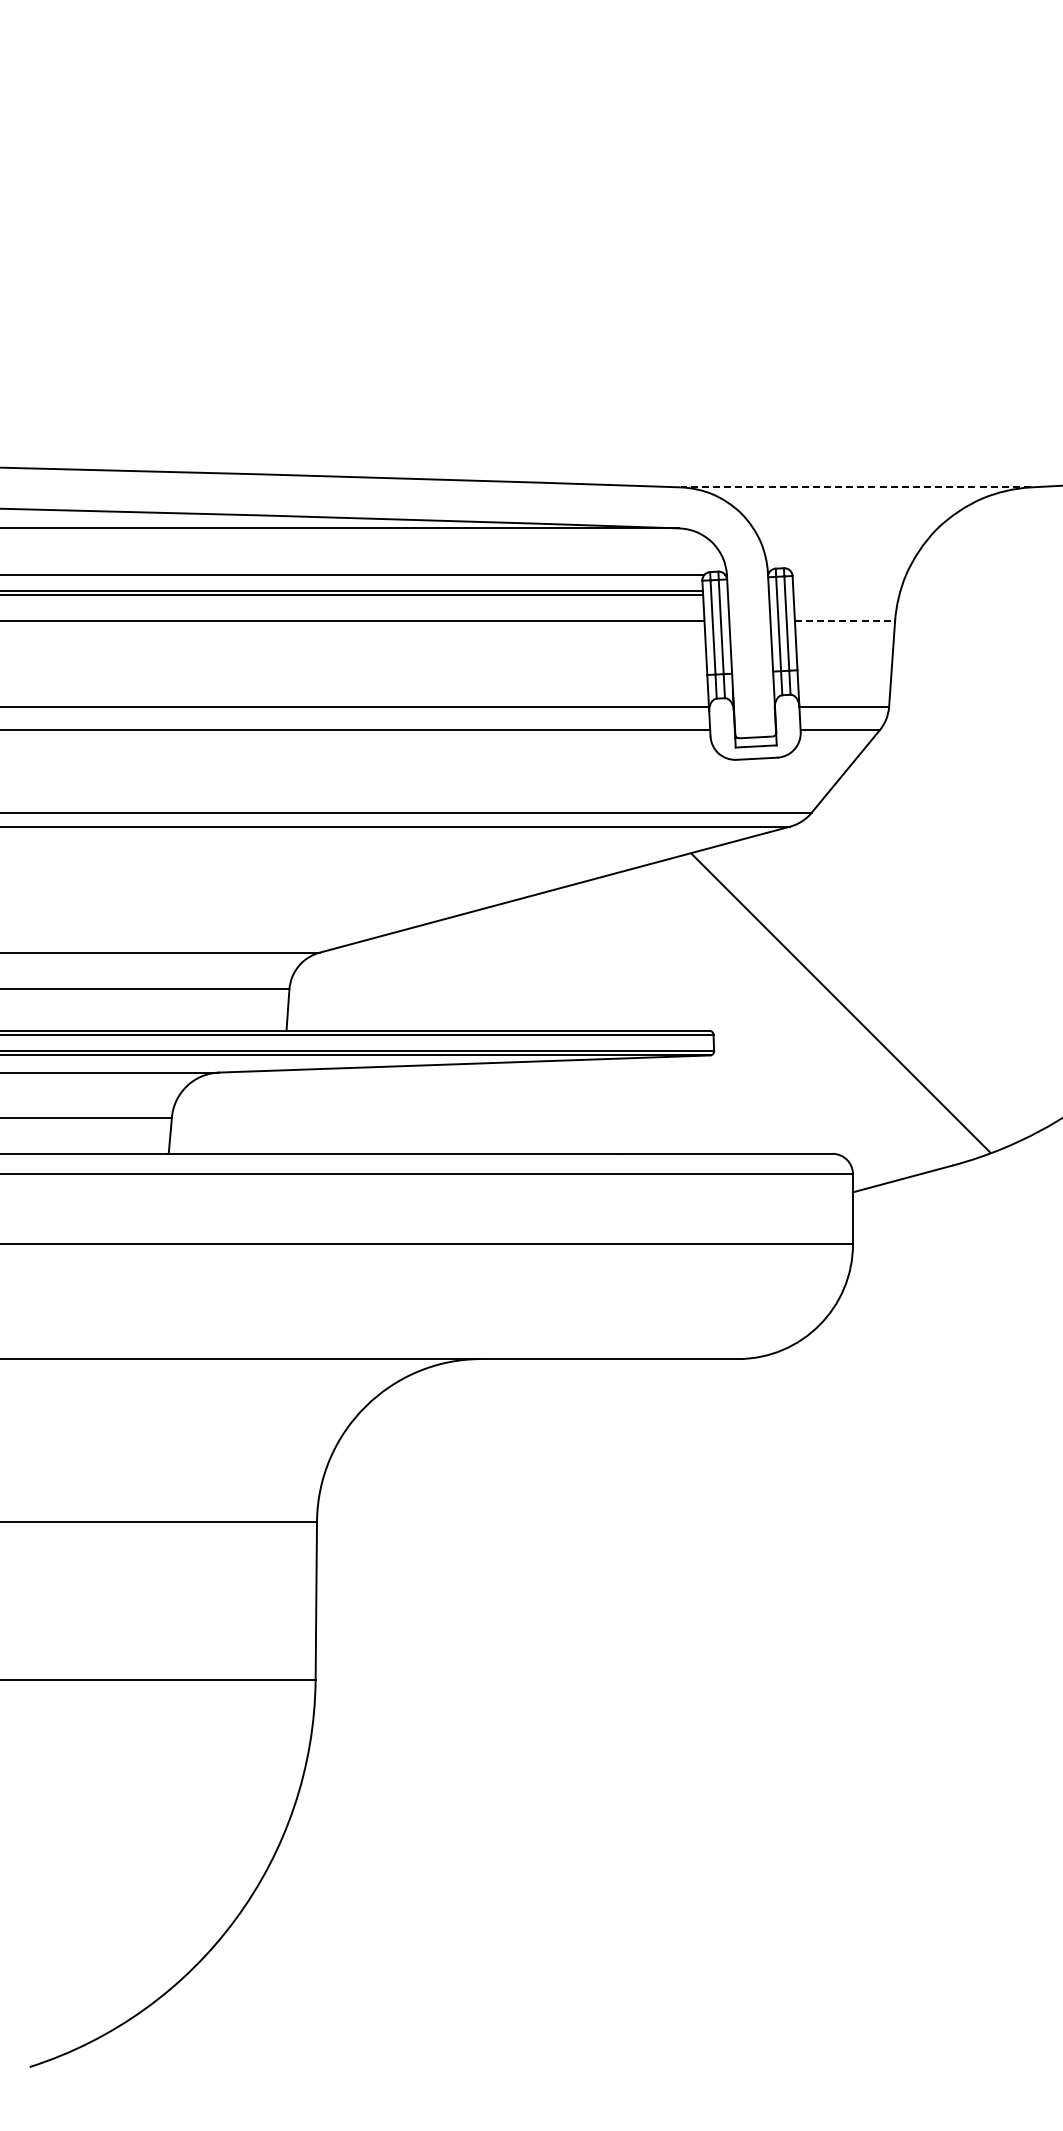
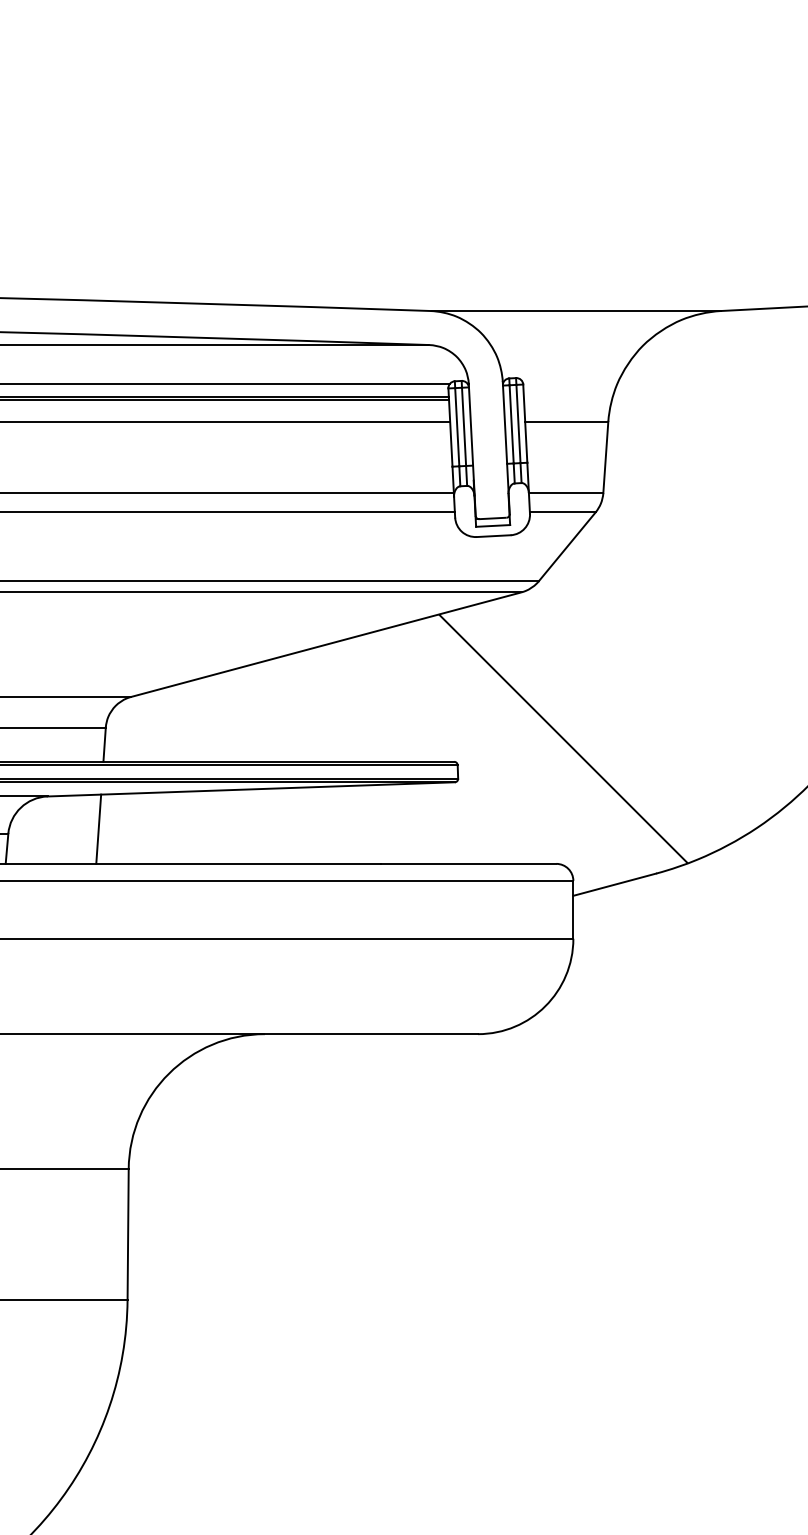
line: (855, 487) -> (575, 311), dashed -> solid
line: (845, 620) -> (567, 421), dashed -> solid
line: (280, 1111) -> (98, 828), added

